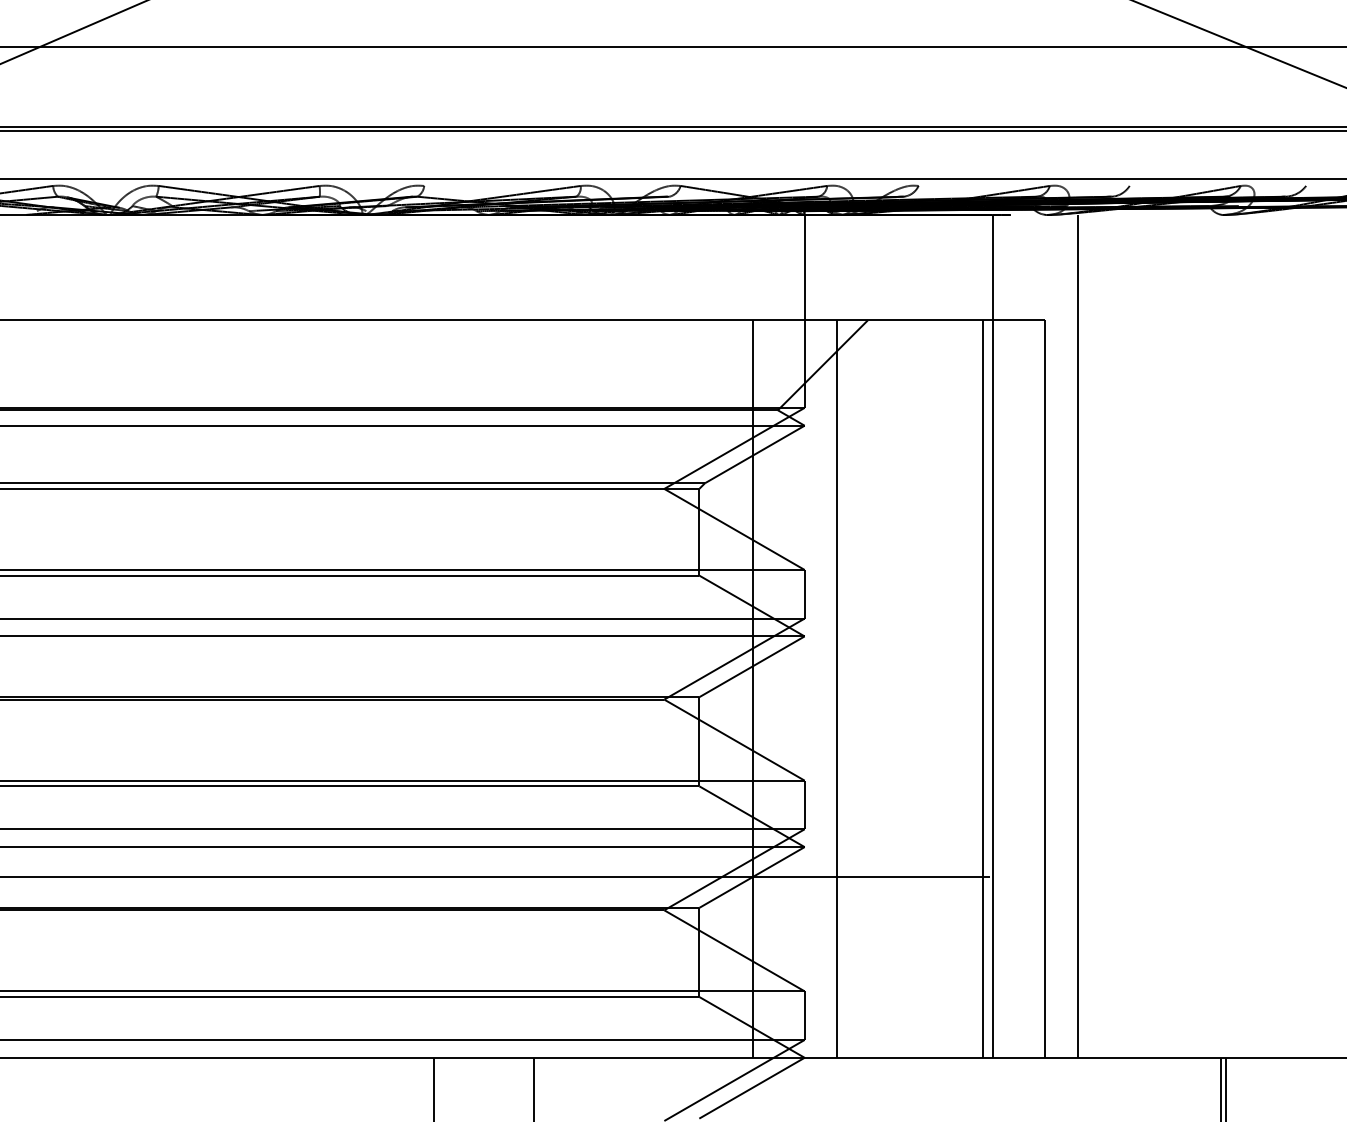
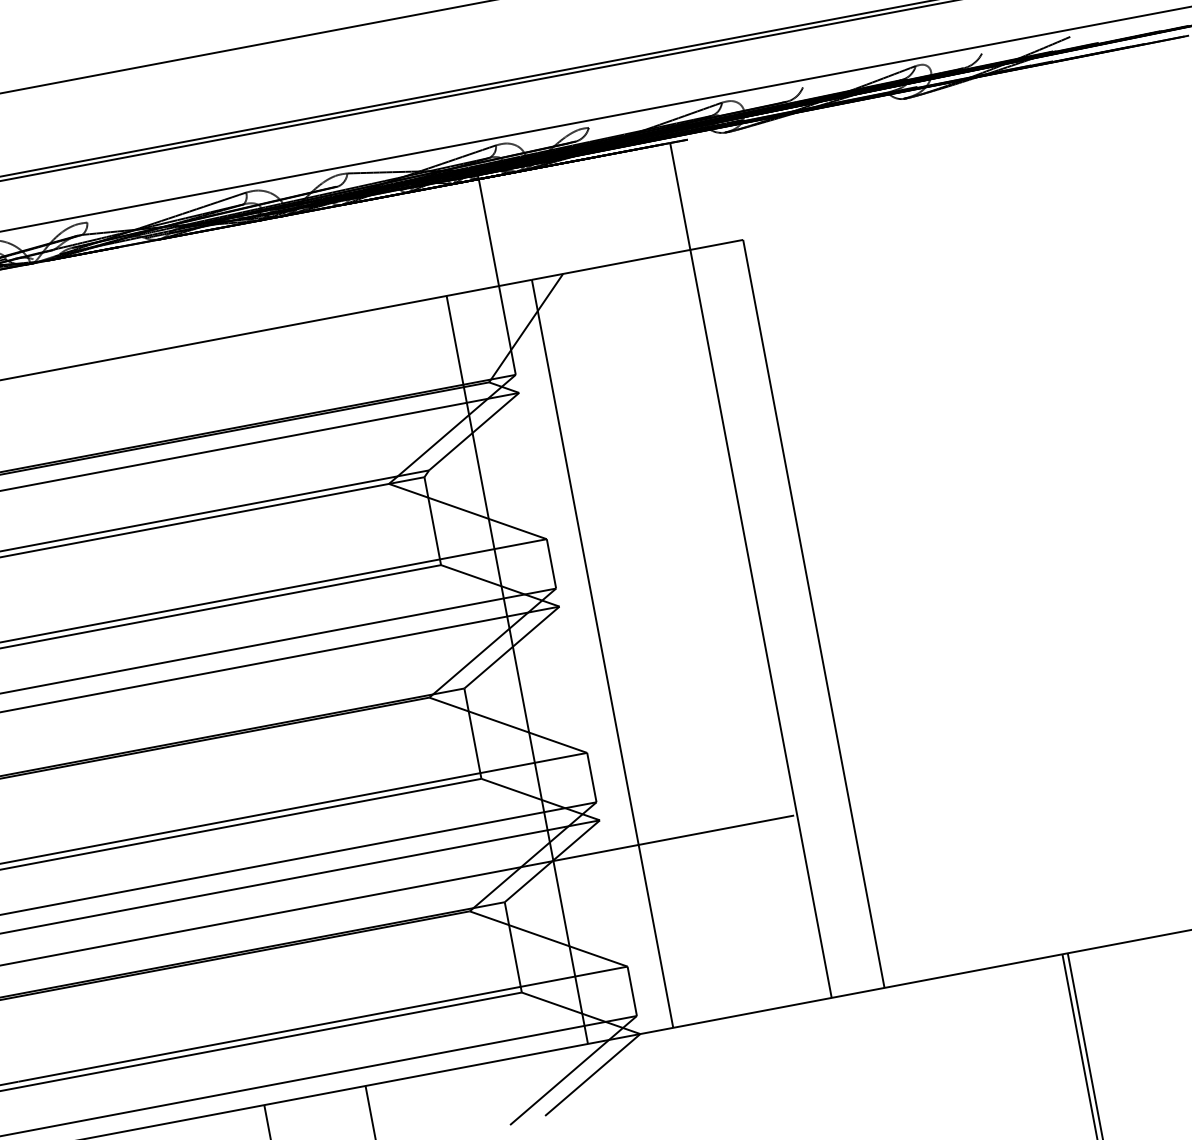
line: (1078, 636) -> (837, 554), removed
line: (983, 688) -> (750, 625), removed

